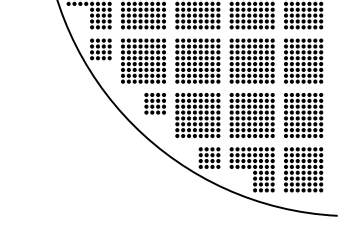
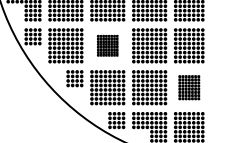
part: (197, 60) -> (107, 45), size x0.6
part: (303, 115) -> (189, 87), size x0.7

